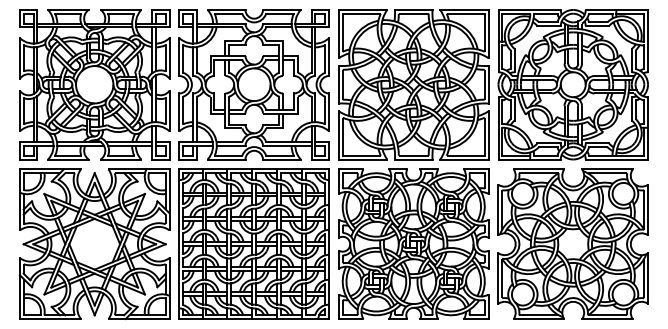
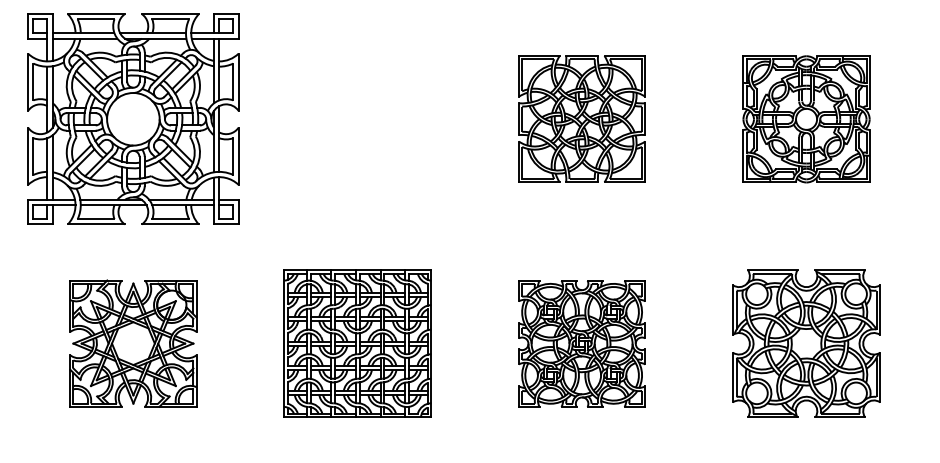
part: (254, 84) -> (357, 118), removed
part: (413, 84) -> (581, 118), size x0.6
part: (573, 84) -> (806, 119), size x0.6
part: (94, 244) -> (133, 343), size x0.6
part: (254, 244) -> (357, 343), size x0.7
part: (413, 244) -> (581, 343), size x0.6
part: (573, 244) -> (806, 343), size x0.7

